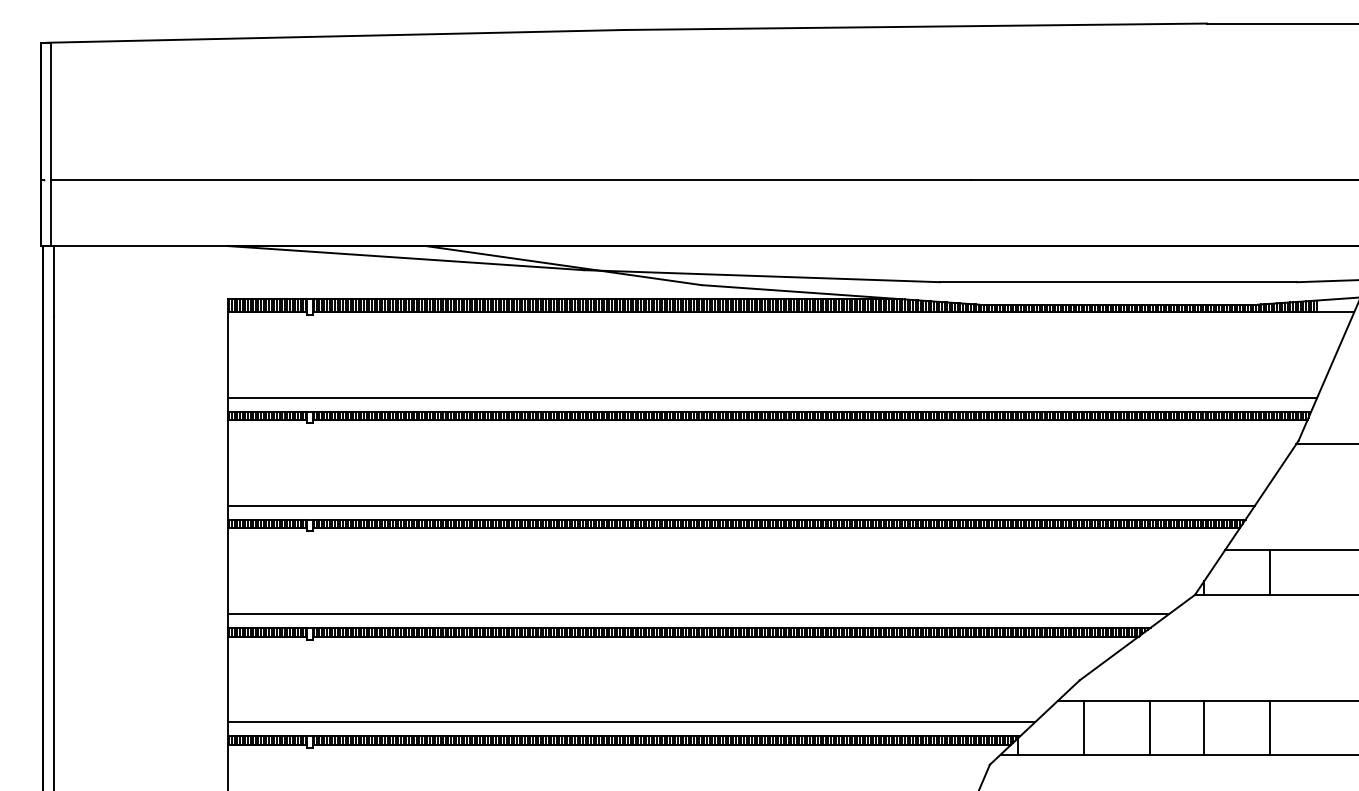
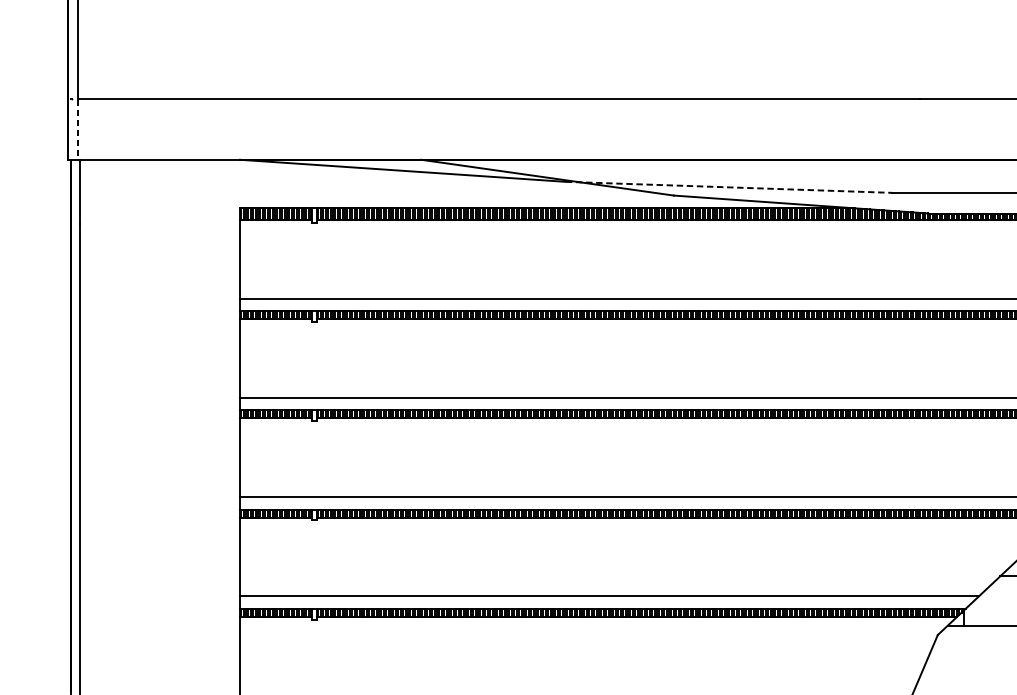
line: (51, 213) -> (78, 129), solid -> dashed
line: (762, 276) -> (729, 187), solid -> dashed

